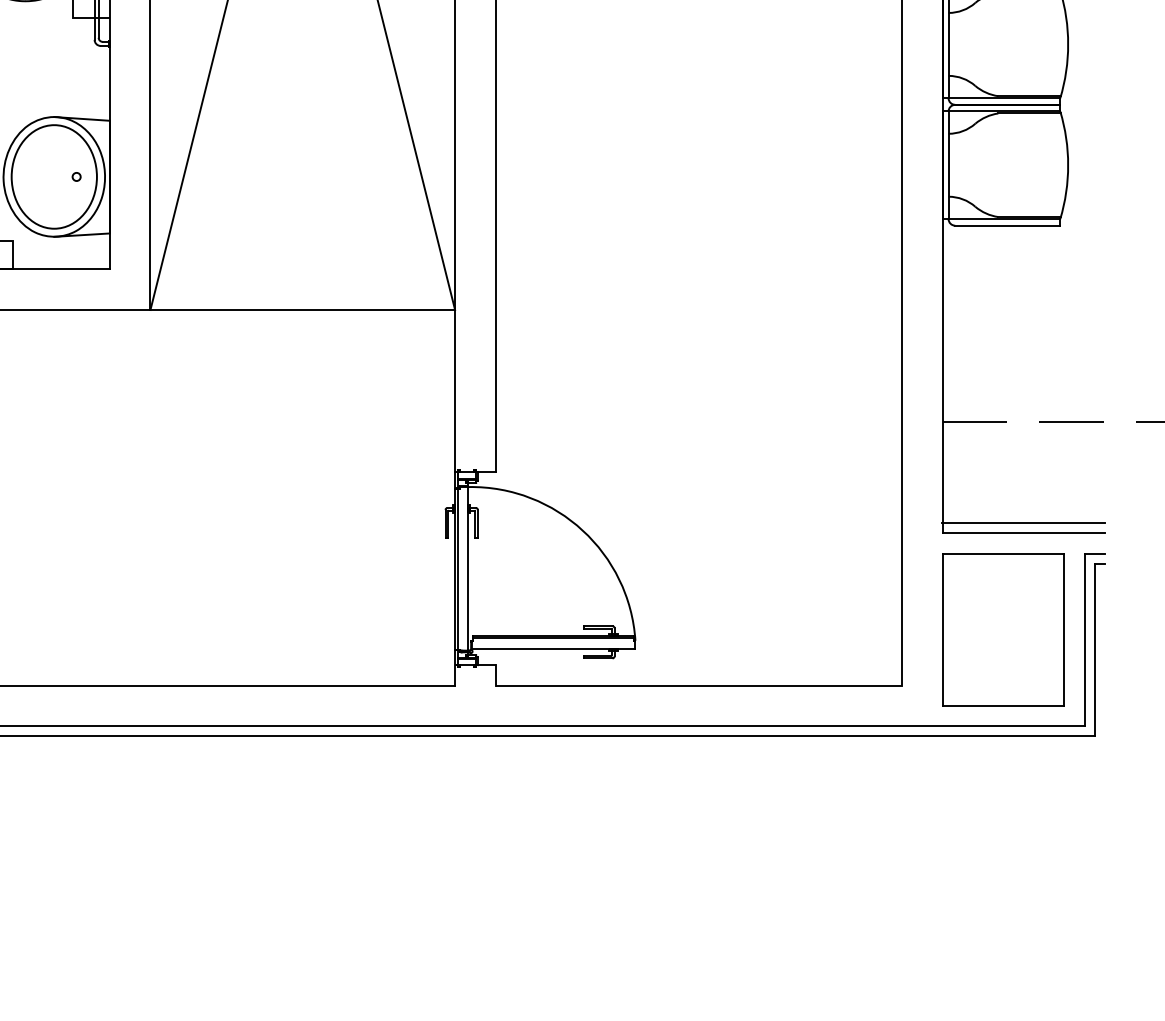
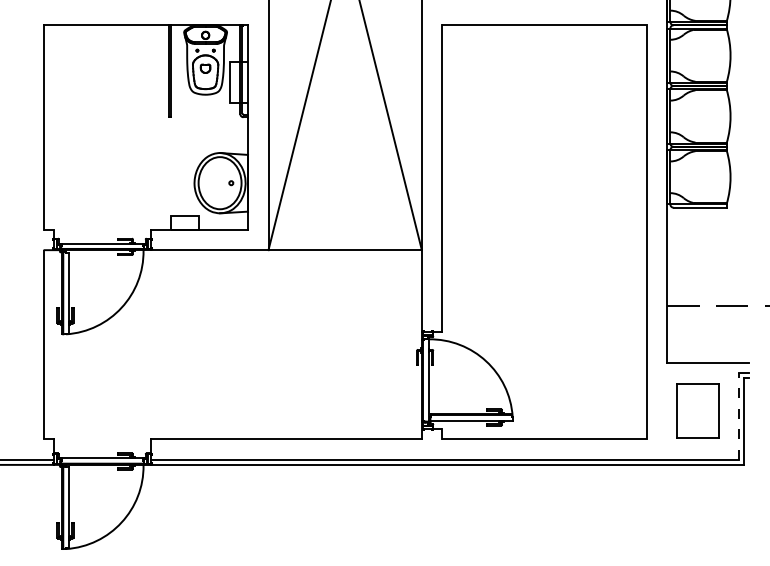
line: (1024, 523) -> (708, 357), removed
part: (1002, 630) -> (697, 411), size x0.7
line: (1083, 638) -> (738, 415), solid -> dashed

